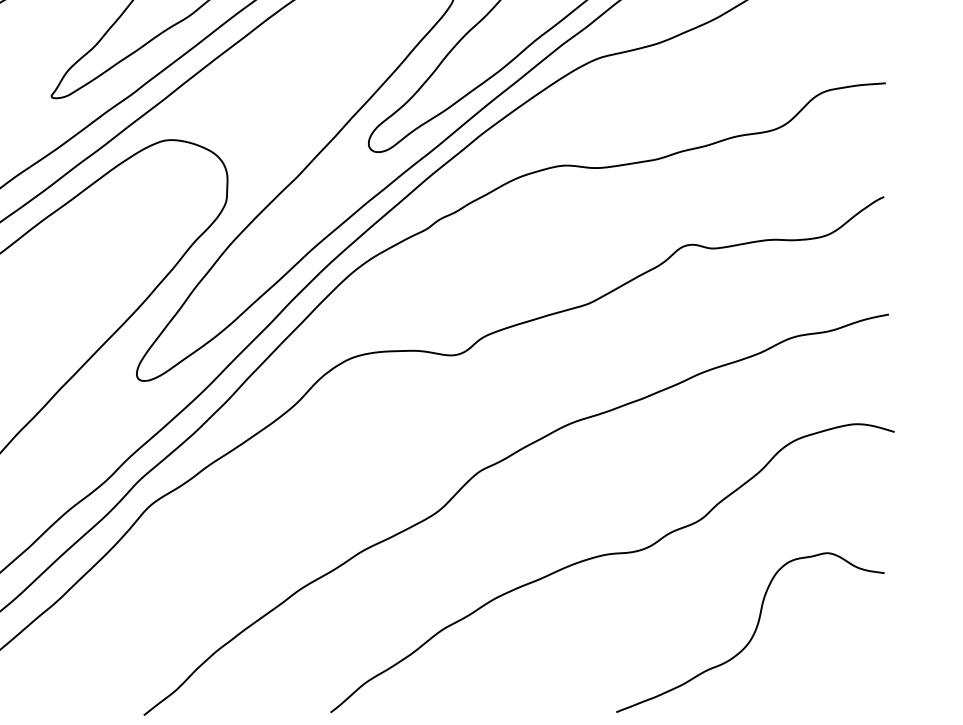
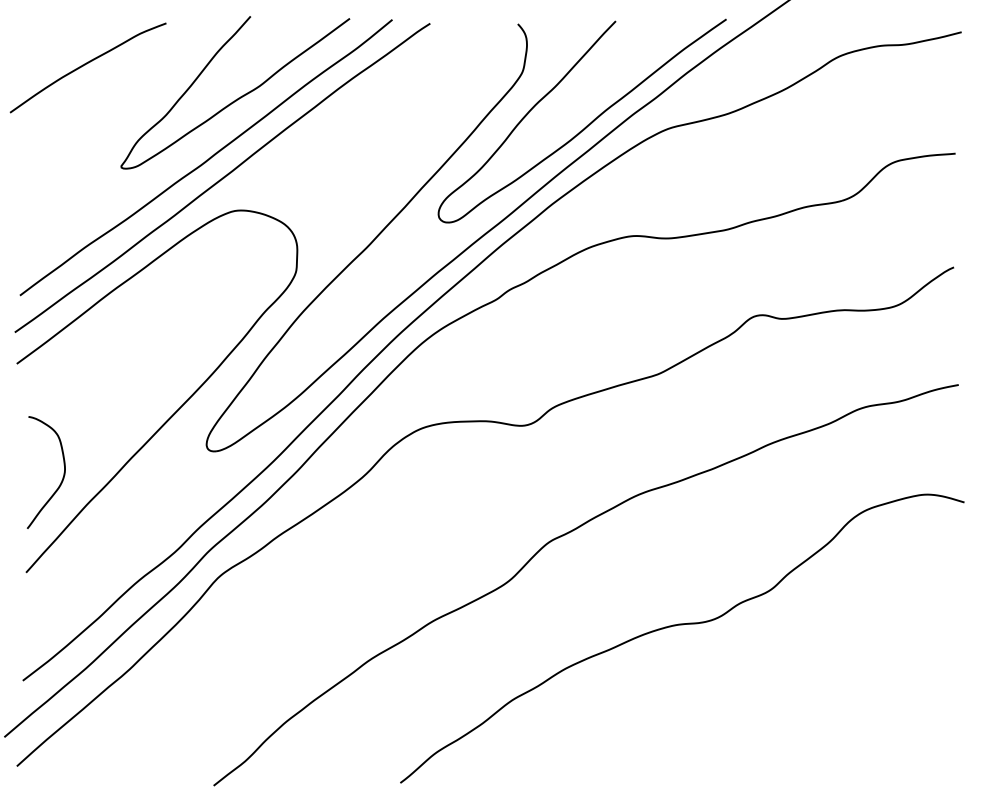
curve: (752, 634) -> (822, 704), removed

